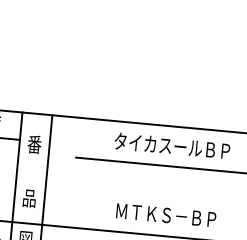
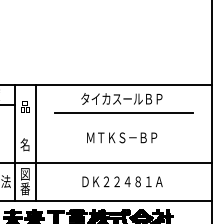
text: (33, 143) -> (24, 106), 番 -> 品
text: (28, 197) -> (24, 144), 品 -> 名
text: (166, 214) -> (122, 137), moved

